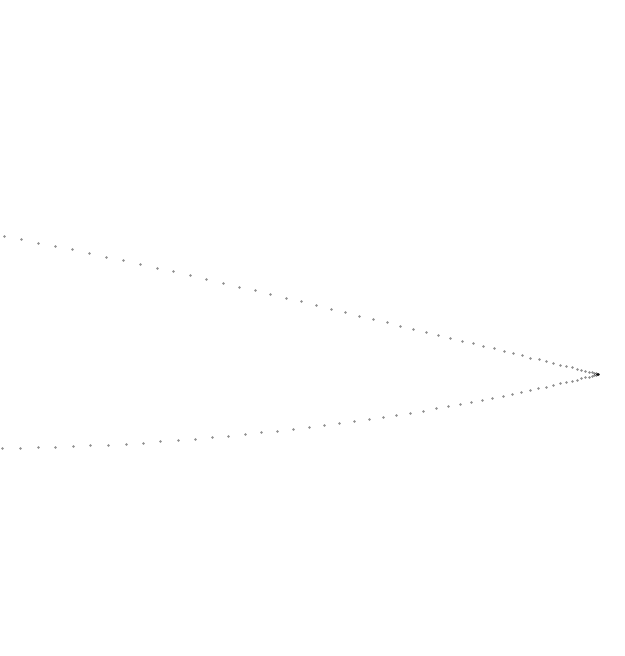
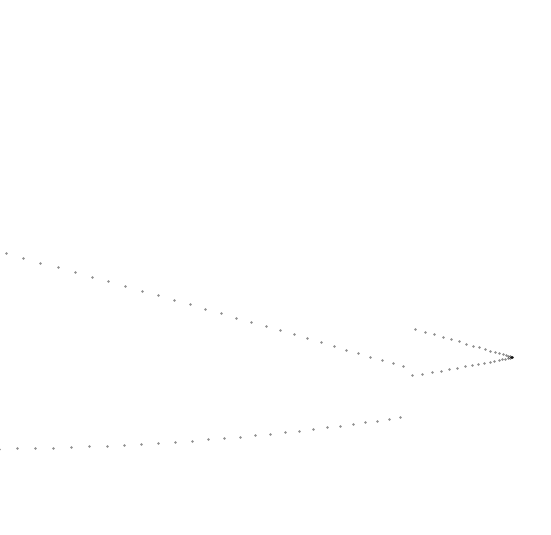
part: (553, 364) -> (466, 345), moved

